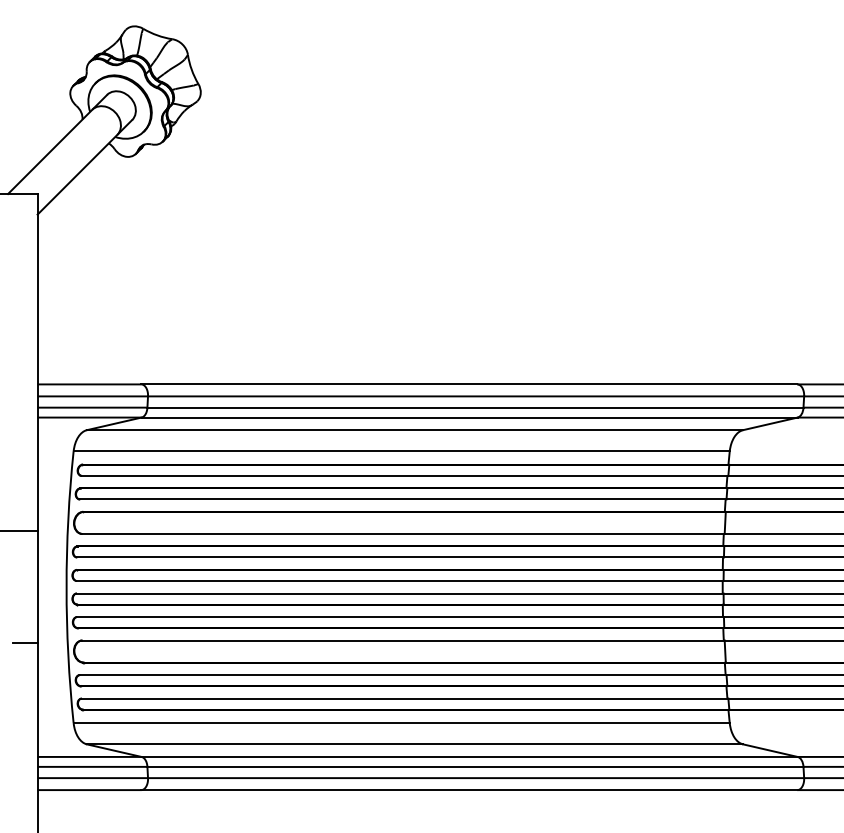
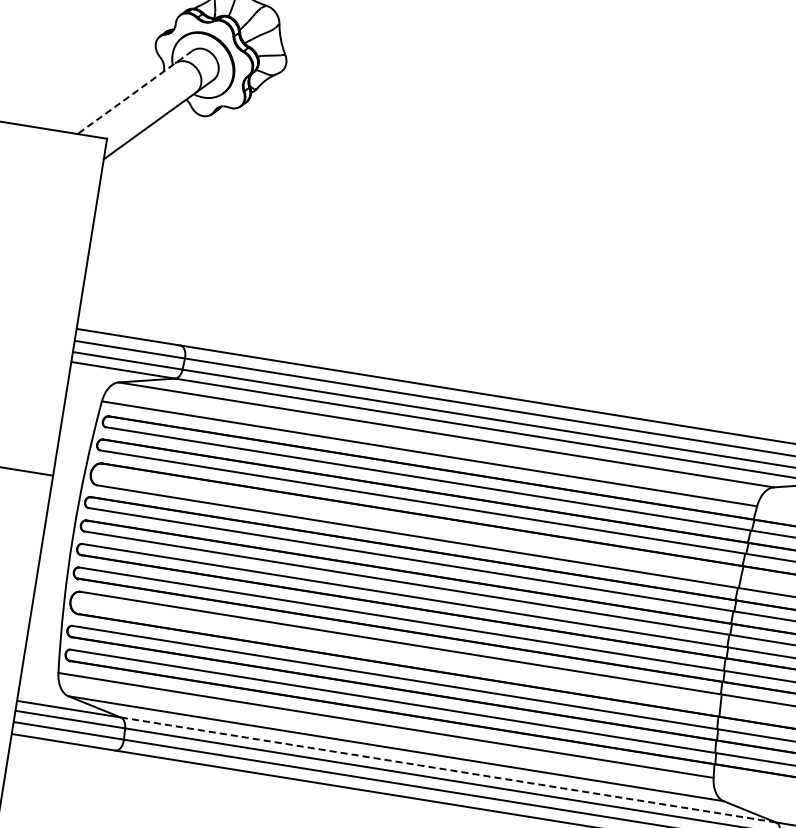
line: (57, 144) -> (134, 92), solid -> dashed
line: (24, 643) -> (22, 585), removed
line: (470, 756) -> (449, 769), solid -> dashed

